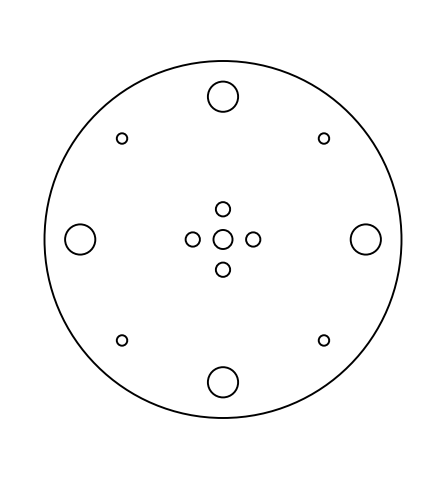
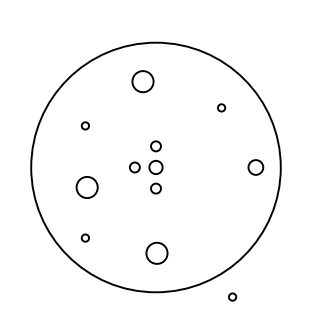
circle: (222, 96) -> (142, 81), moved
circle: (120, 137) -> (84, 125), moved
circle: (323, 137) -> (221, 107), moved
circle: (79, 239) -> (86, 187), moved
circle: (252, 239) -> (176, 167), removed
circle: (365, 239) -> (255, 167), size x0.7
circle: (323, 339) -> (232, 296), moved
circle: (222, 381) -> (156, 252), moved

